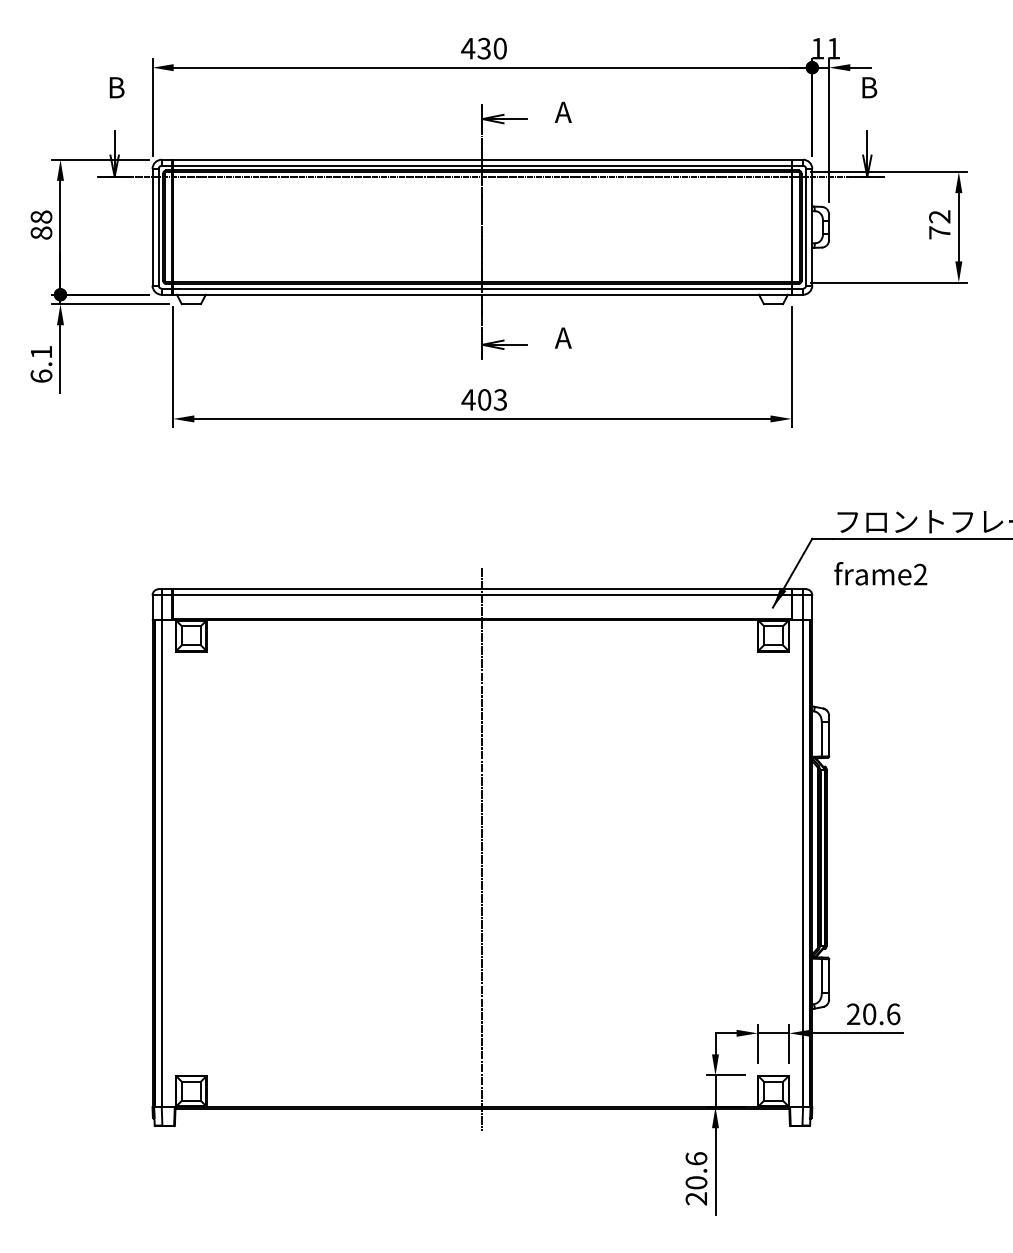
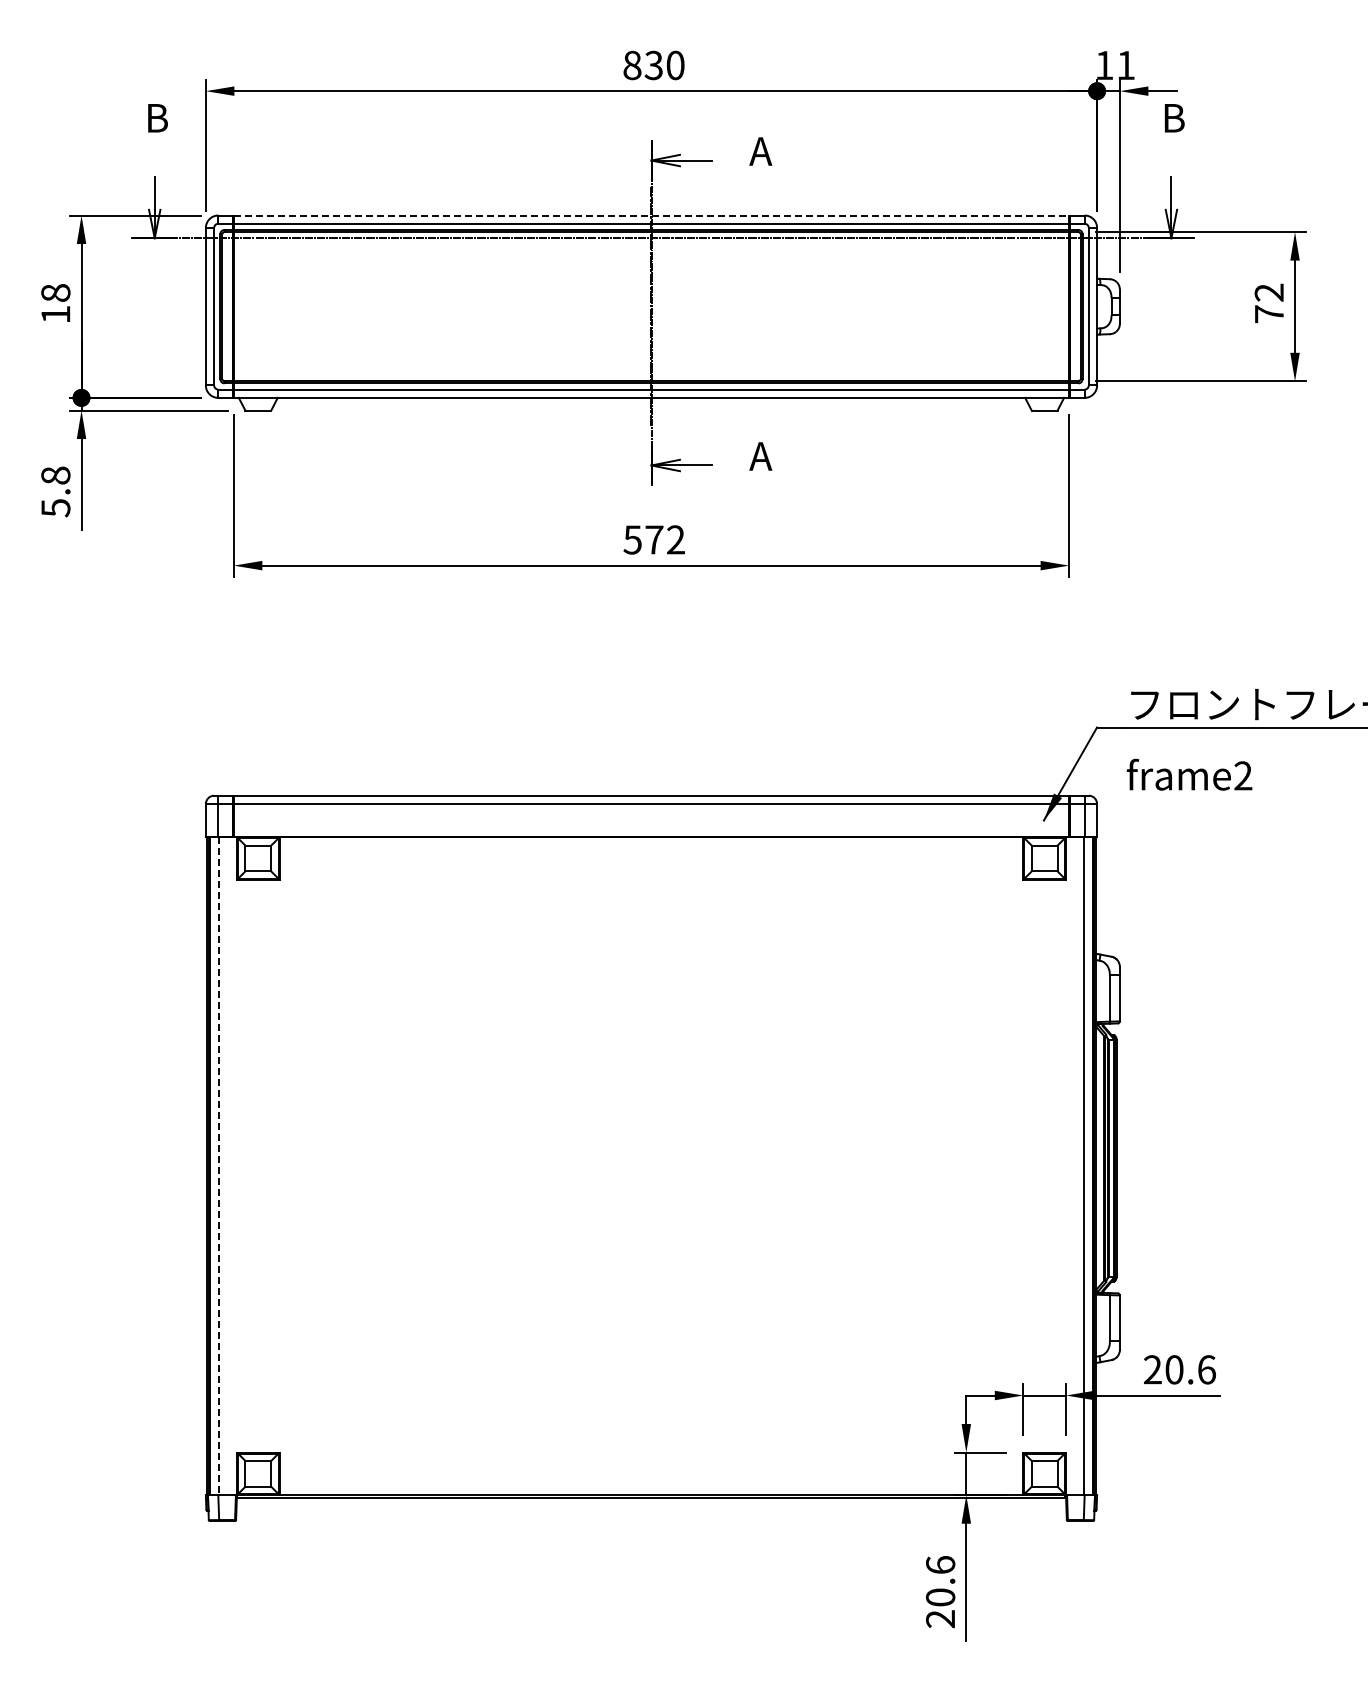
text: (468, 48) -> (632, 65), 430 -> 830
line: (482, 159) -> (651, 215), solid -> dashed
text: (41, 233) -> (55, 314), 88 -> 18
text: (41, 364) -> (55, 491), 6.1 -> 5.8
text: (483, 399) -> (653, 539), 403 -> 572
line: (482, 848) -> (651, 1146), removed
line: (161, 863) -> (218, 1166), solid -> dashed

